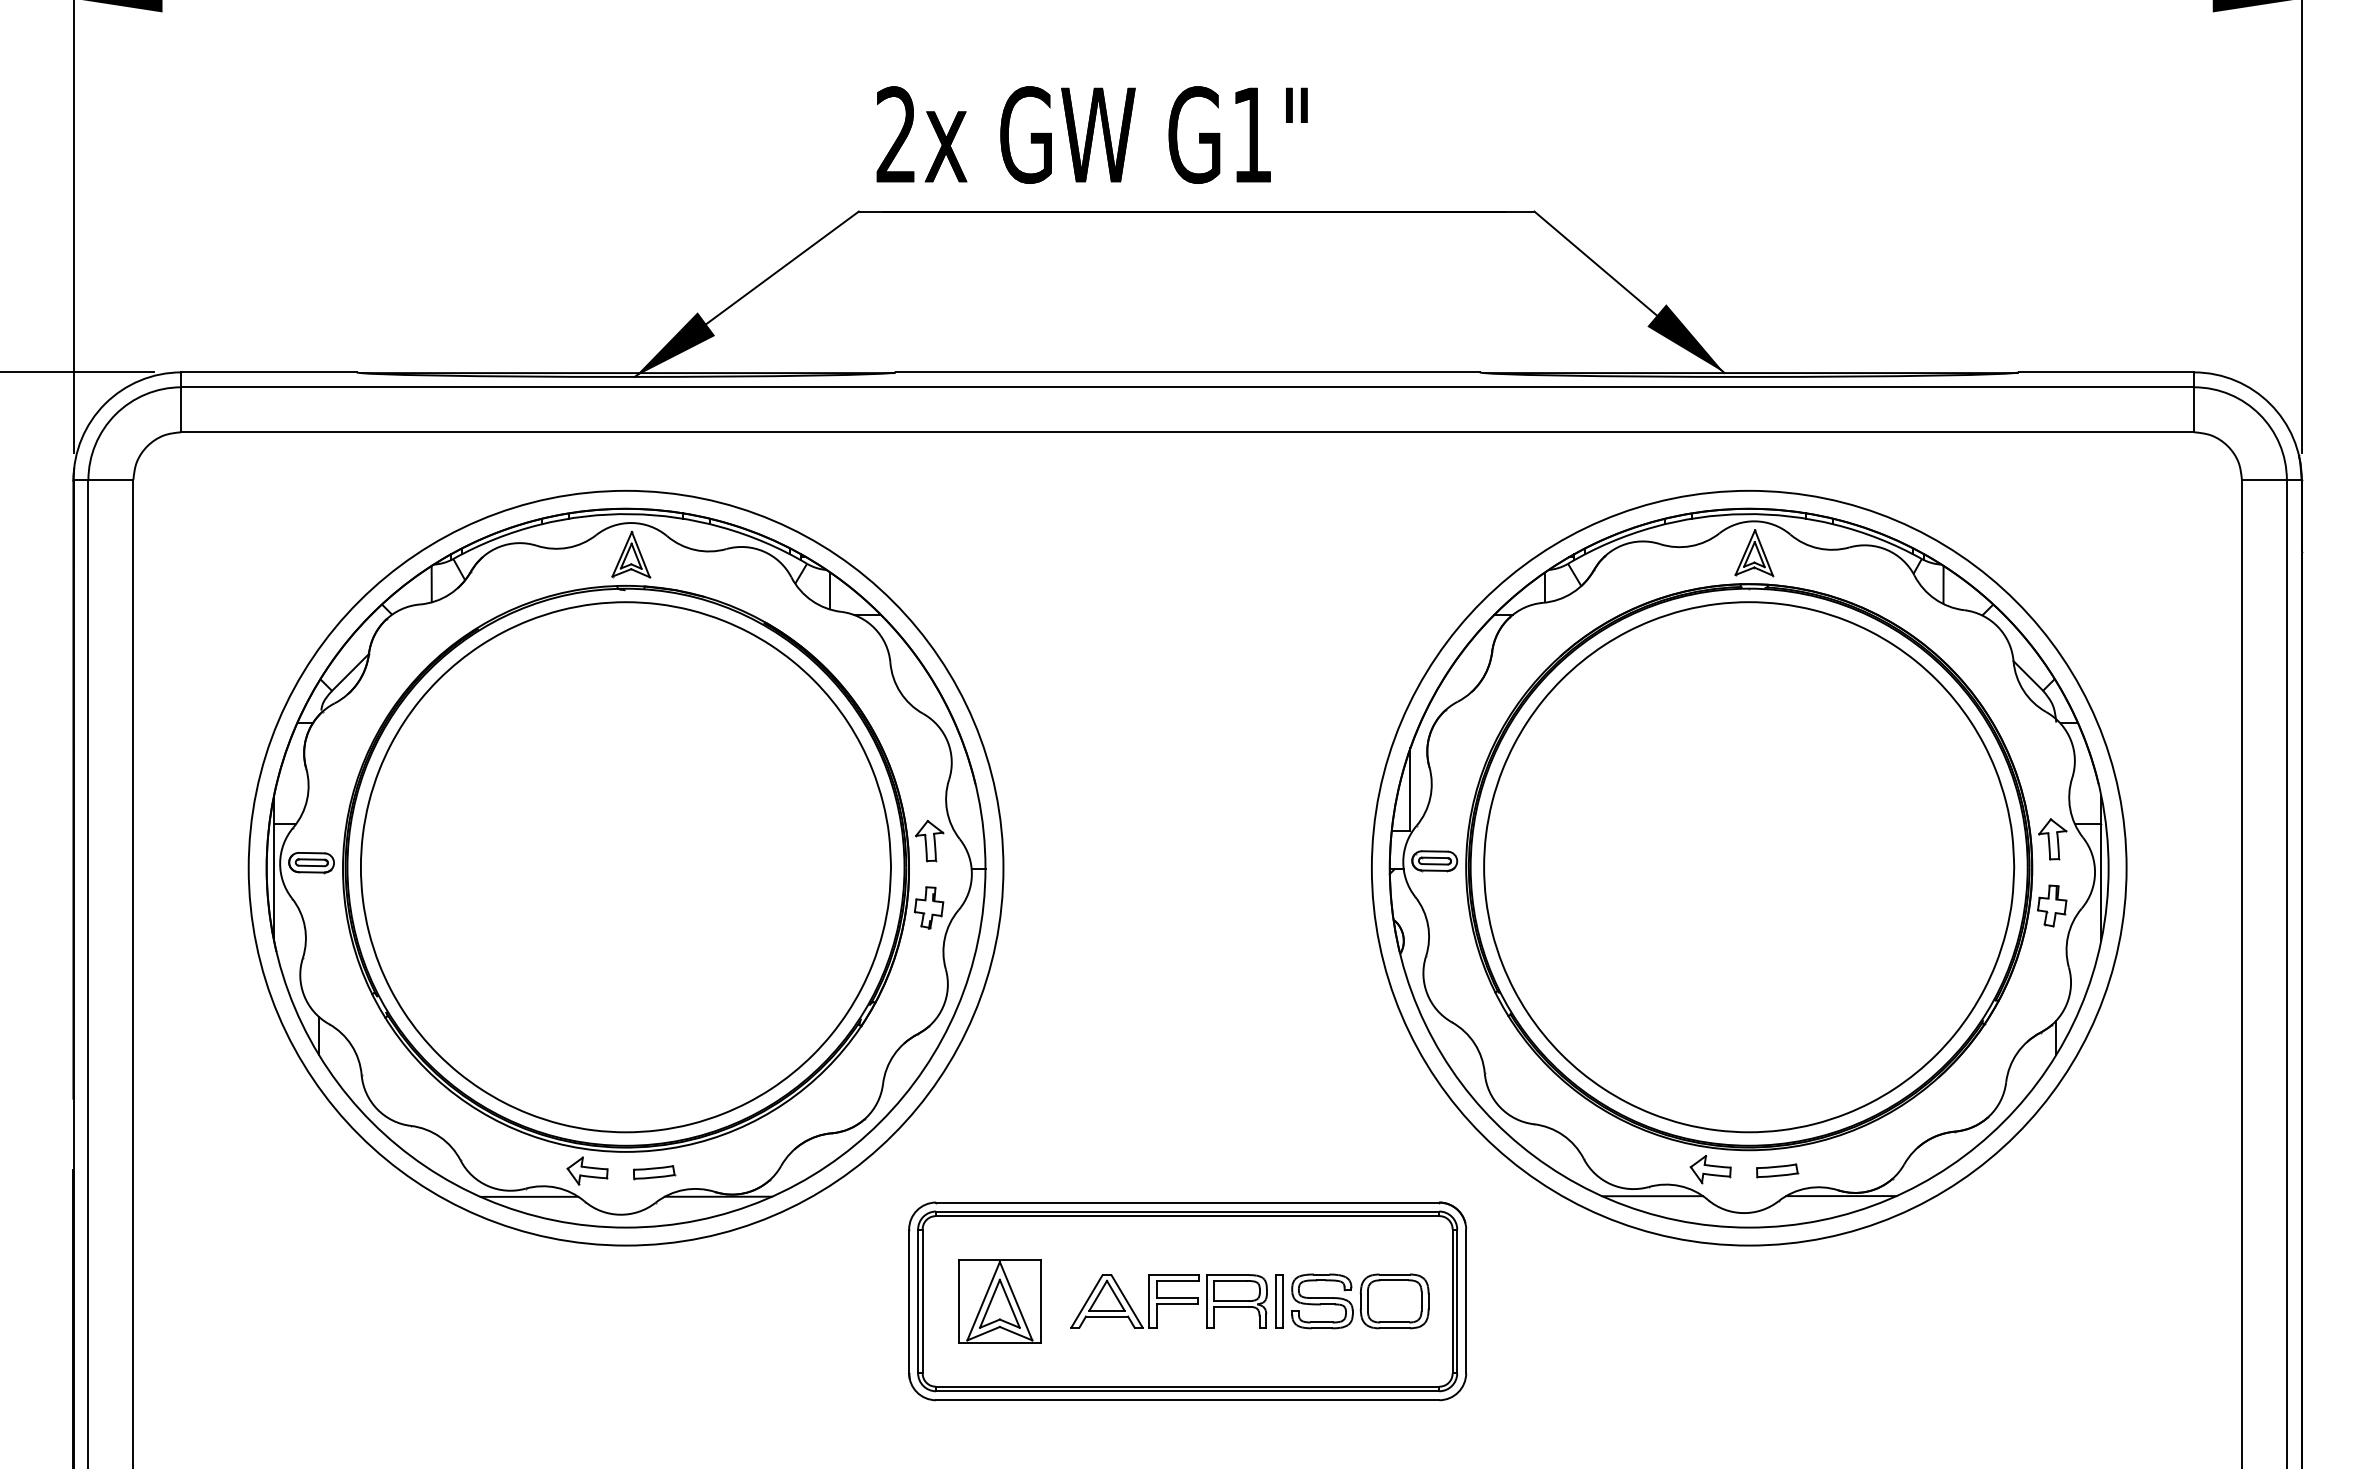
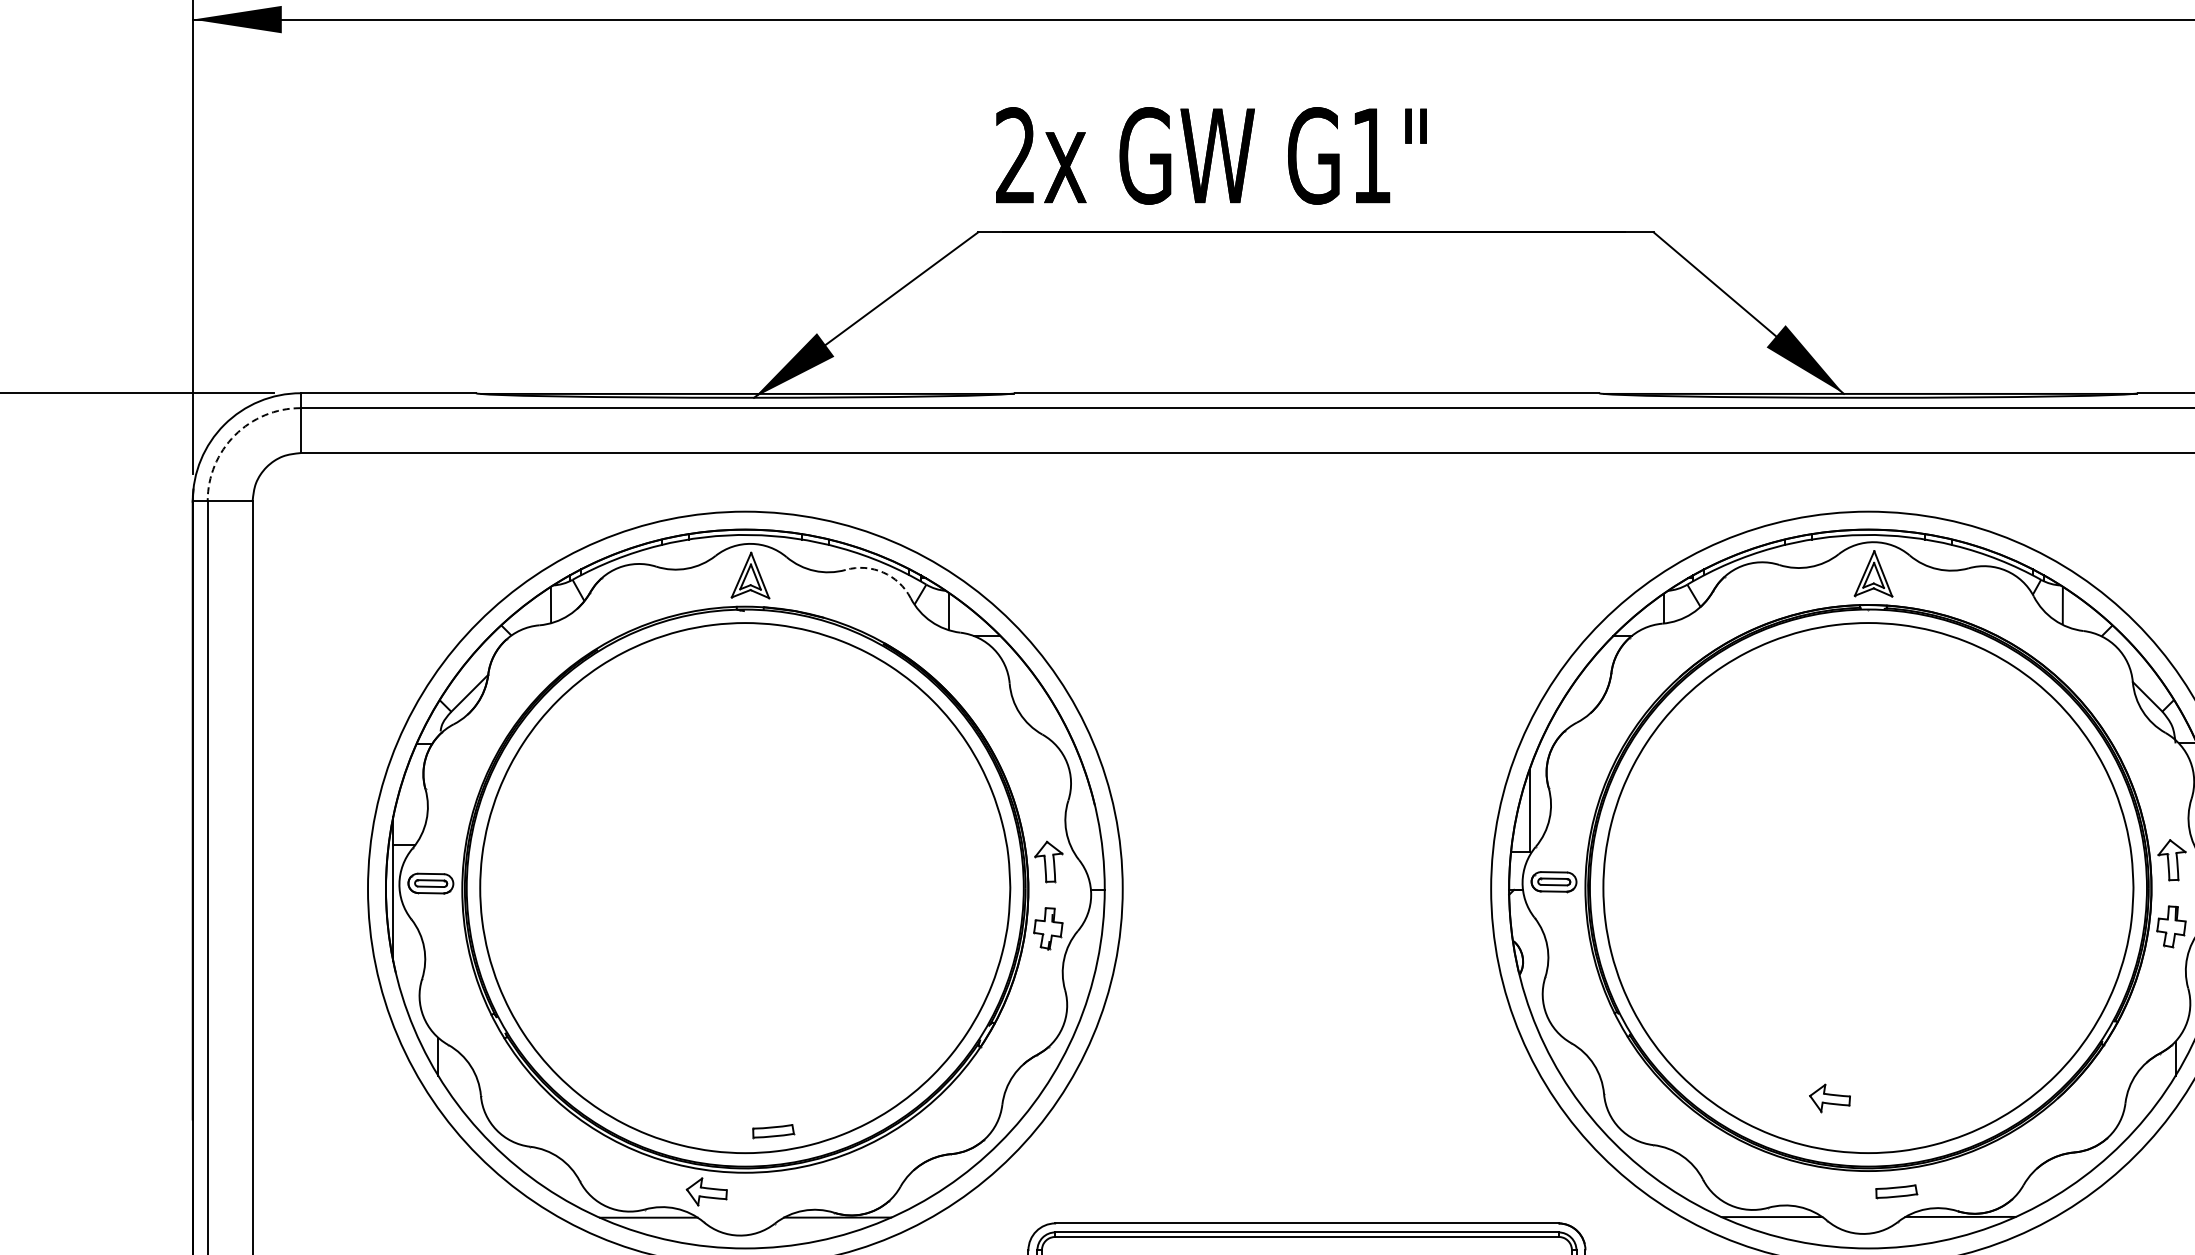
arc: (115, 414) -> (234, 435), solid -> dashed
arc: (763, 551) -> (882, 572), solid -> dashed
part: (1710, 1169) -> (1829, 1098), moved
part: (654, 1172) -> (773, 1131), moved

